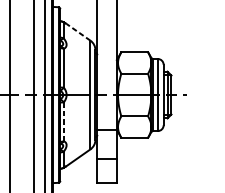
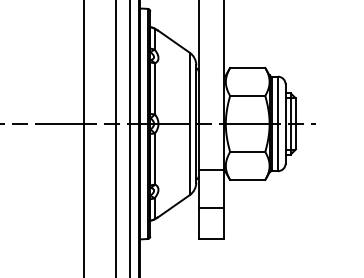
line: (78, 32) -> (173, 41), dashed -> solid
line: (63, 122) -> (154, 159), dashed -> solid

